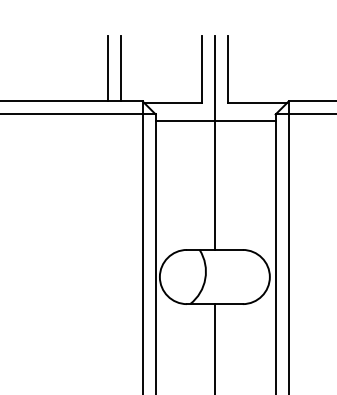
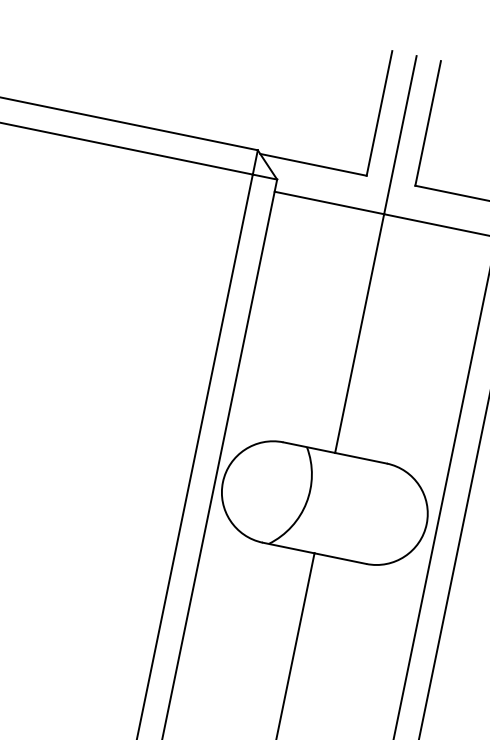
line: (108, 68) -> (207, 76), removed
line: (121, 68) -> (231, 81), removed

